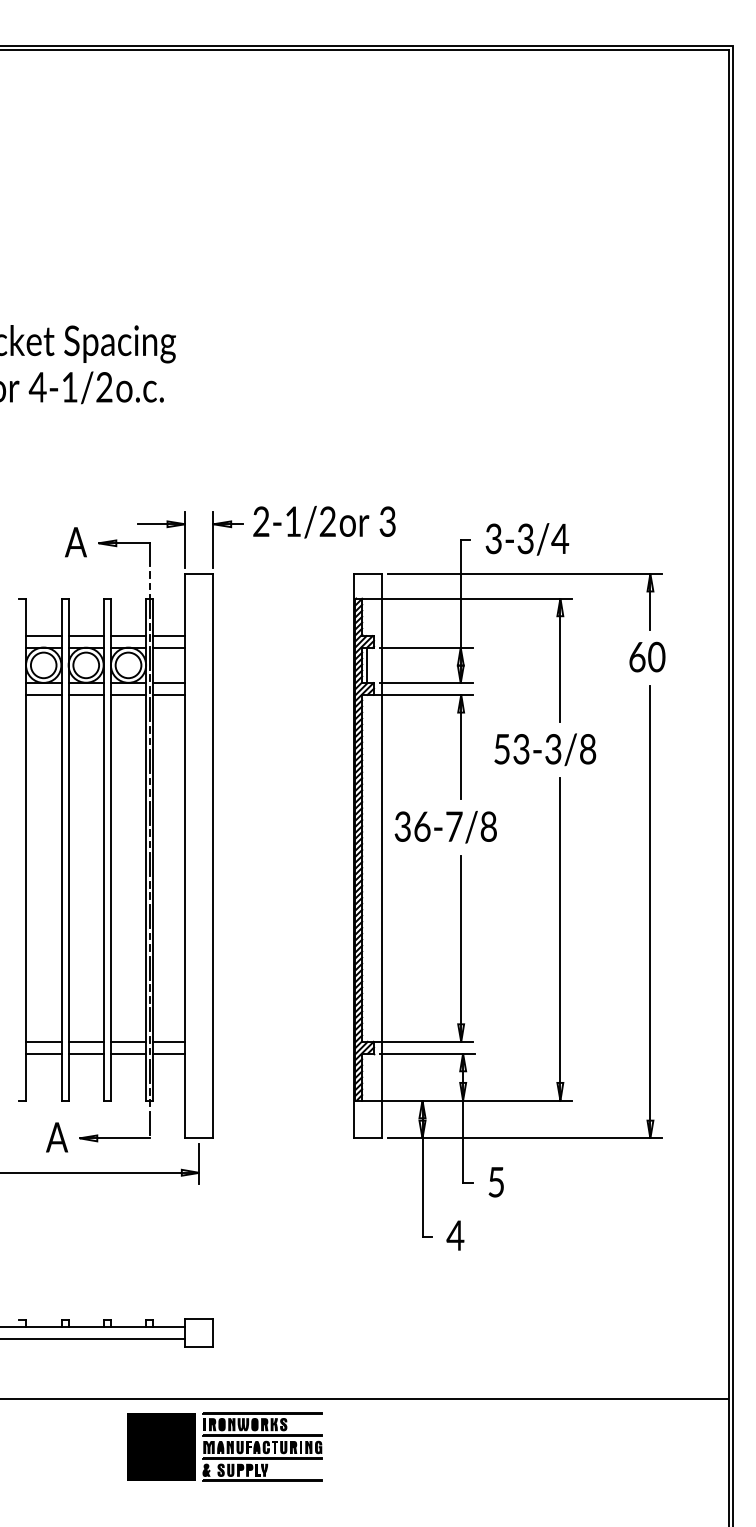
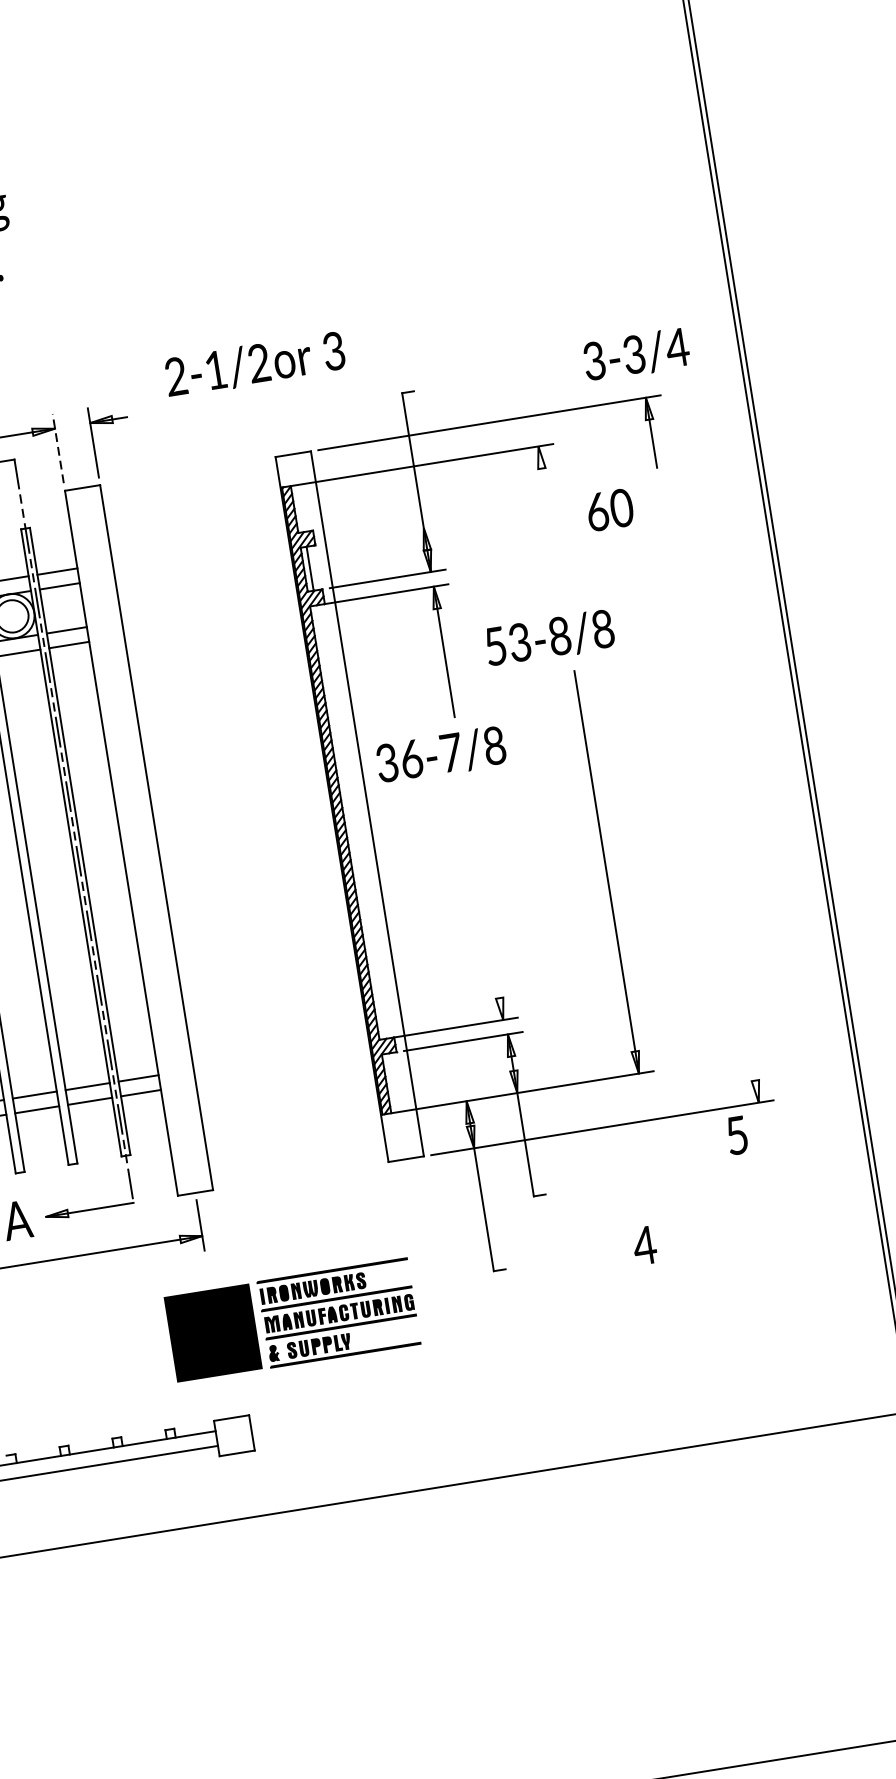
text: (324, 521) -> (254, 363), moved
text: (527, 539) -> (636, 355), moved
line: (185, 540) -> (58, 448), solid -> dashed
line: (425, 647) -> (379, 534), removed
text: (647, 656) -> (610, 509), moved
line: (560, 660) -> (550, 523), removed
text: (553, 748) -> (559, 635), 53-3/8 -> 53-8/8
line: (650, 912) -> (713, 820), removed
line: (461, 948) -> (484, 903), removed
text: (495, 1182) -> (736, 1136), moved
text: (455, 1235) -> (644, 1245), moved
part: (224, 1446) -> (291, 1320), moved

